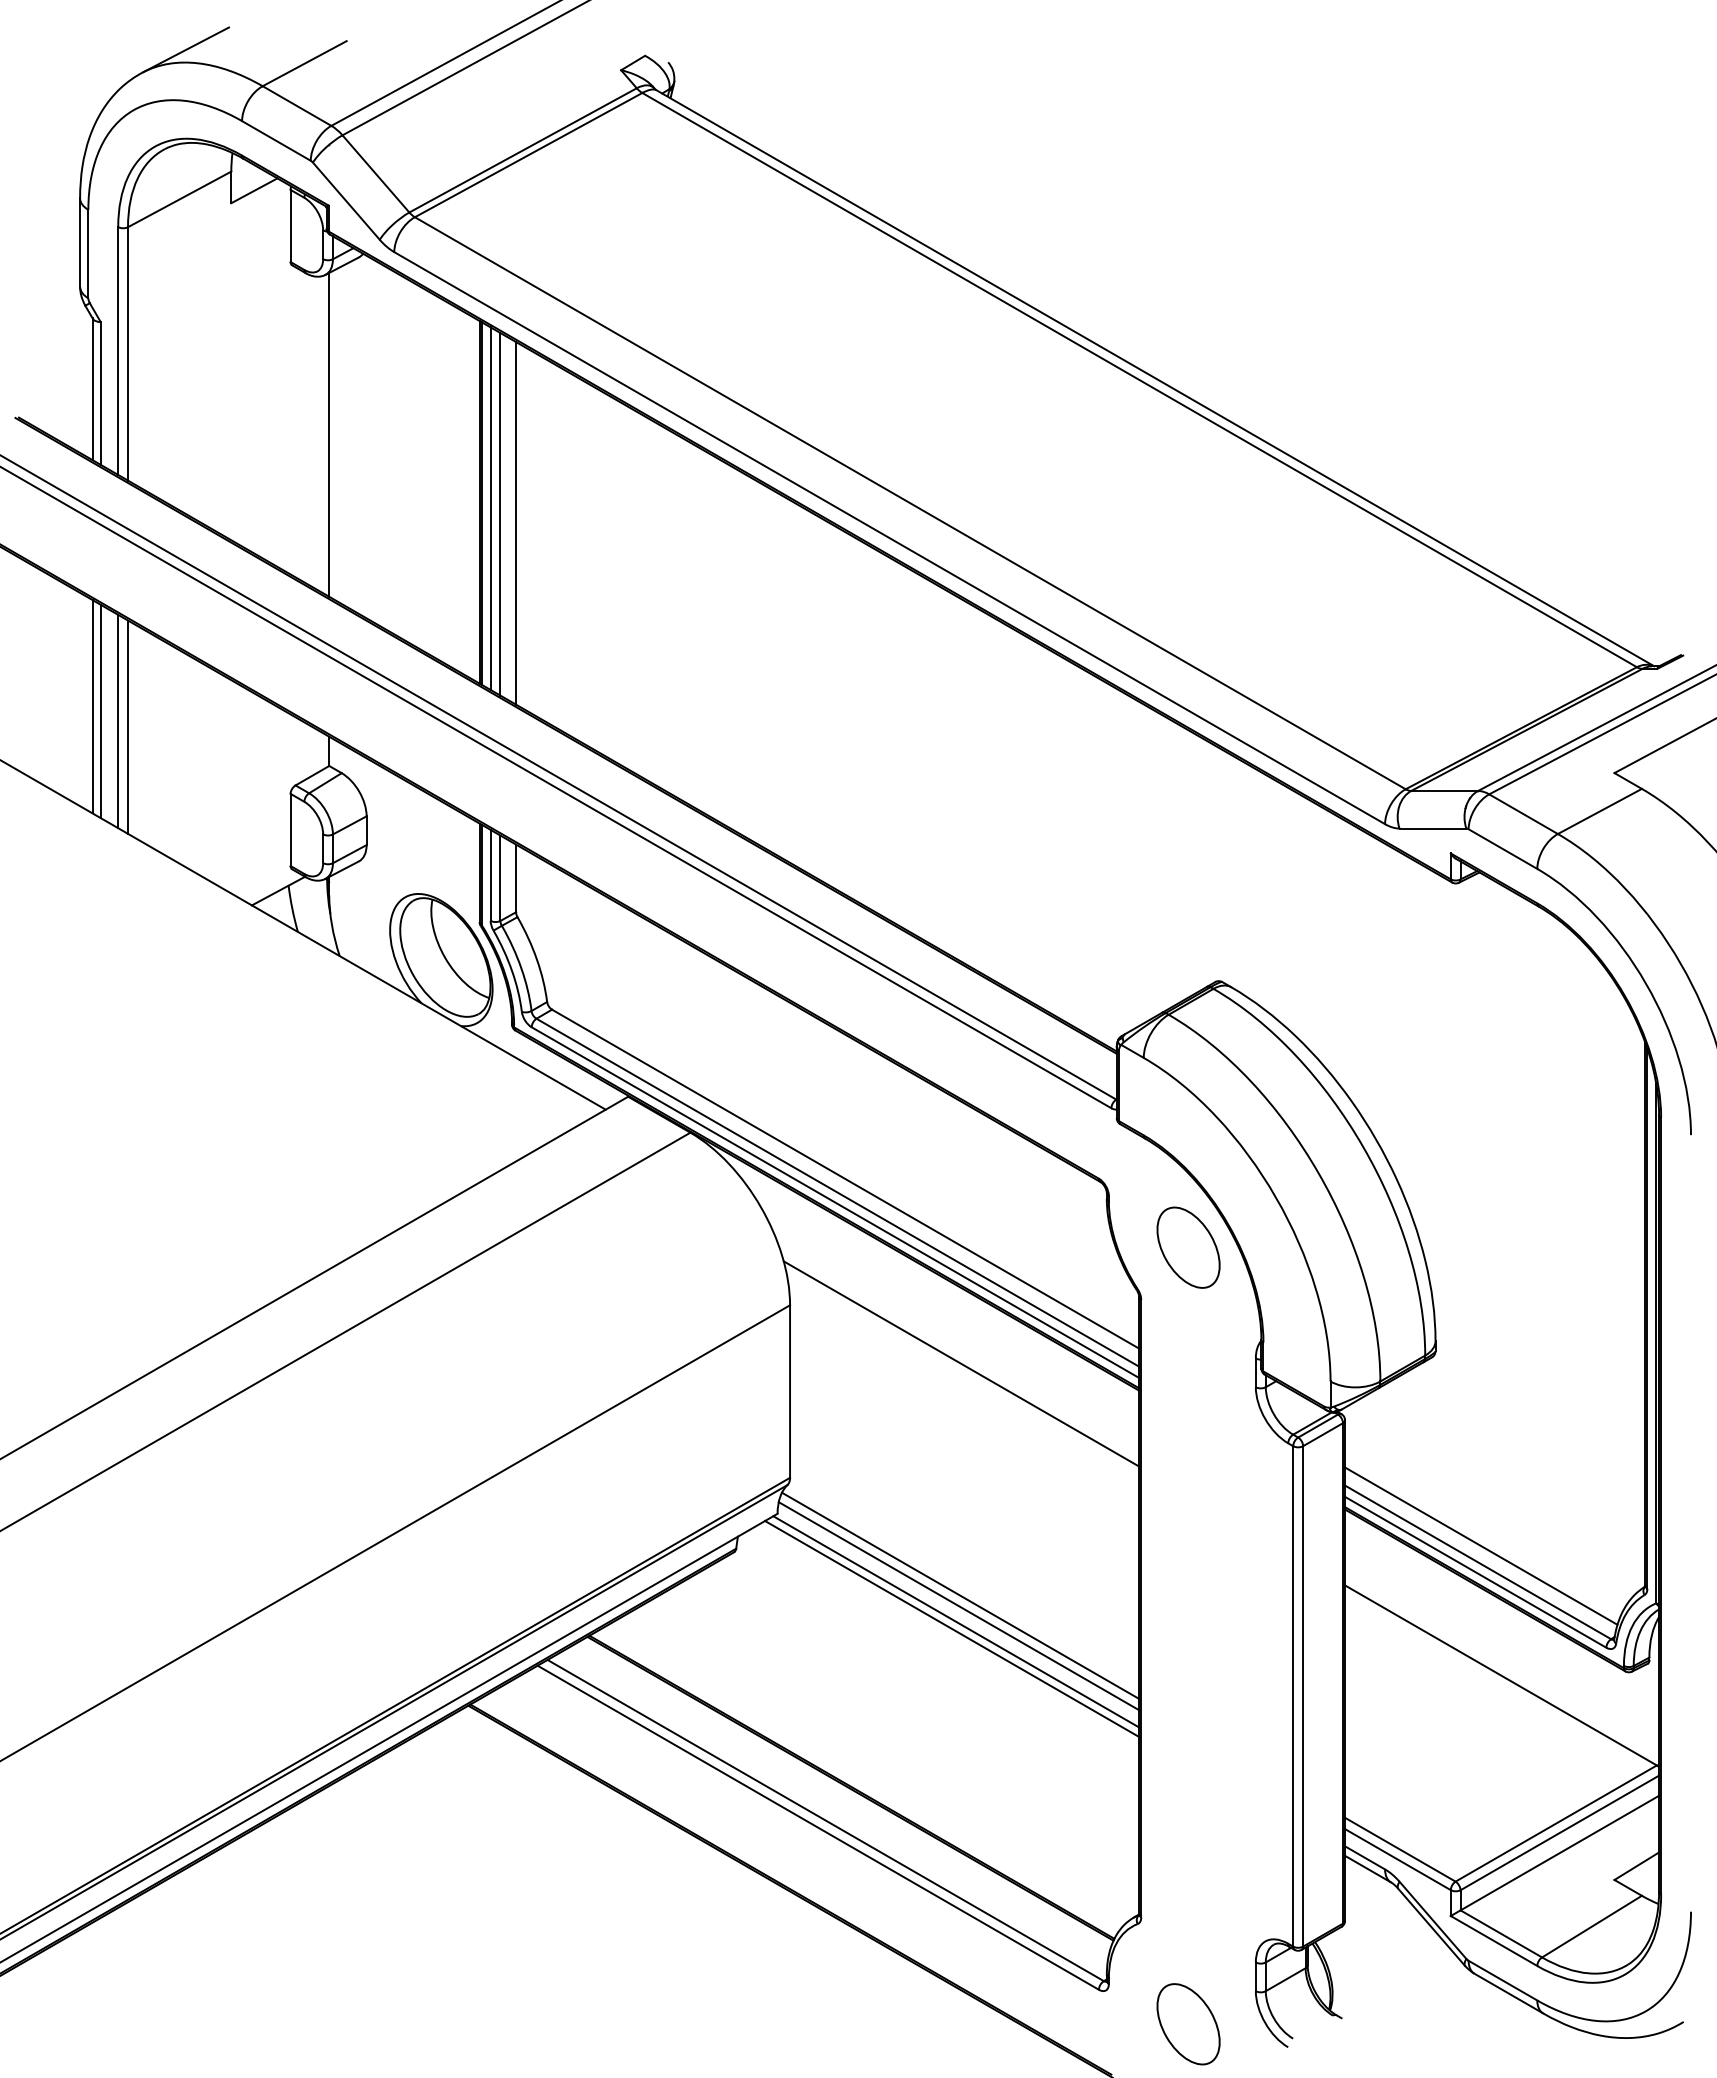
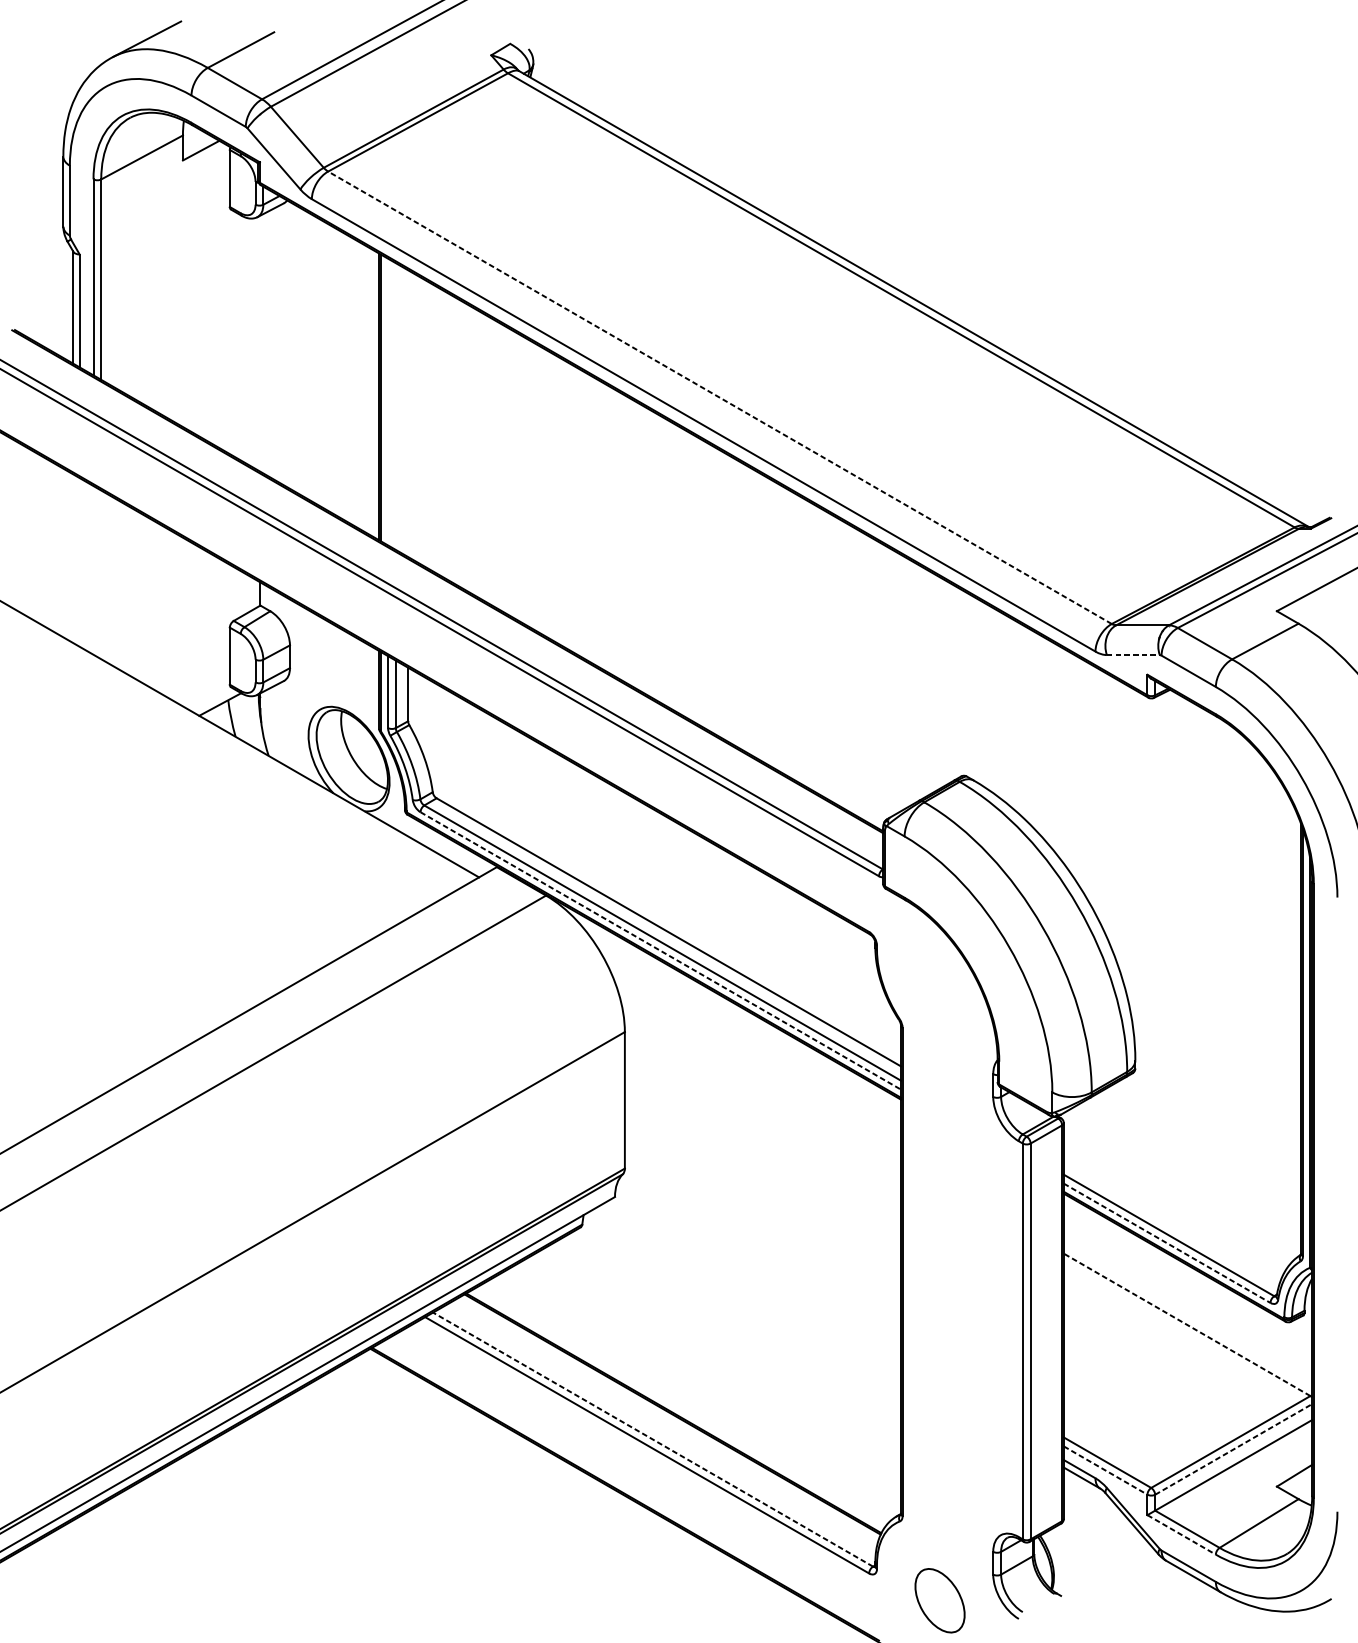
line: (329, 434) -> (260, 343), removed
line: (909, 503) -> (719, 397), solid -> dashed
line: (490, 508) -> (387, 401), removed
line: (500, 514) -> (395, 406), removed
line: (516, 523) -> (408, 413), removed
line: (92, 706) -> (73, 558), removed
line: (100, 711) -> (79, 562), removed
line: (118, 721) -> (93, 570), removed
line: (128, 726) -> (101, 574), removed
line: (1433, 828) -> (1133, 655), solid -> dashed
line: (835, 1202) -> (660, 950), solid -> dashed
part: (1188, 1247) -> (939, 986), removed
line: (961, 1363) -> (760, 1078), removed
line: (1481, 1545) -> (1171, 1222), removed
line: (1475, 1572) -> (1166, 1243), solid -> dashed
line: (960, 1595) -> (759, 1261), removed
line: (958, 1606) -> (758, 1270), removed
line: (956, 1621) -> (756, 1282), removed
line: (952, 1629) -> (753, 1288), removed
line: (1500, 1675) -> (1186, 1324), solid -> dashed
line: (825, 1820) -> (652, 1439), solid -> dashed
line: (1559, 1832) -> (1233, 1449), solid -> dashed
line: (1398, 1859) -> (1106, 1470), solid -> dashed
line: (1494, 1941) -> (1182, 1535), solid -> dashed

